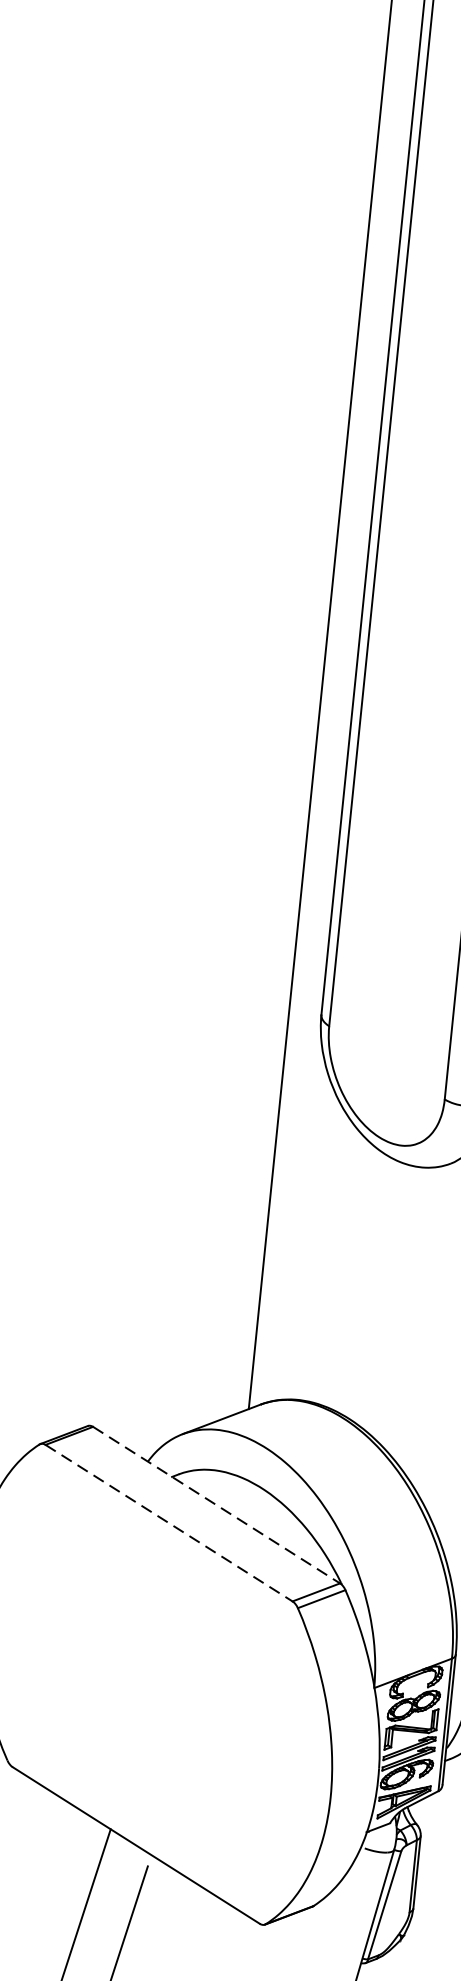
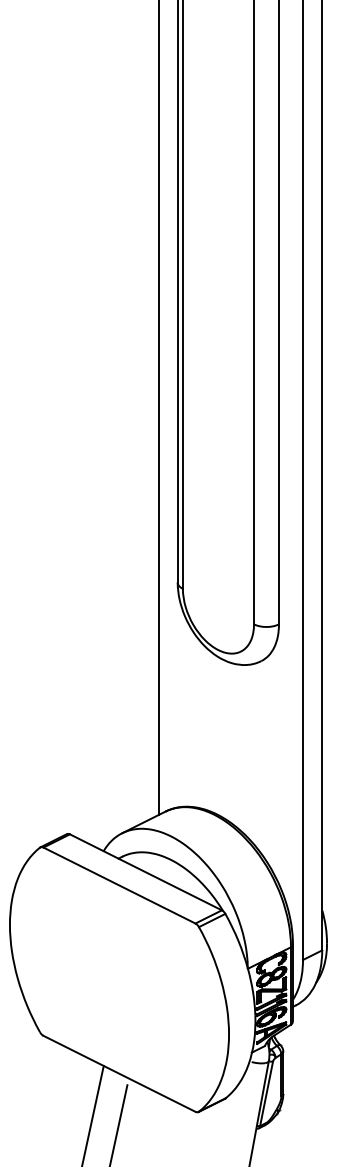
line: (215, 1505) -> (145, 872), dashed -> solid
line: (169, 1523) -> (119, 885), dashed -> solid

